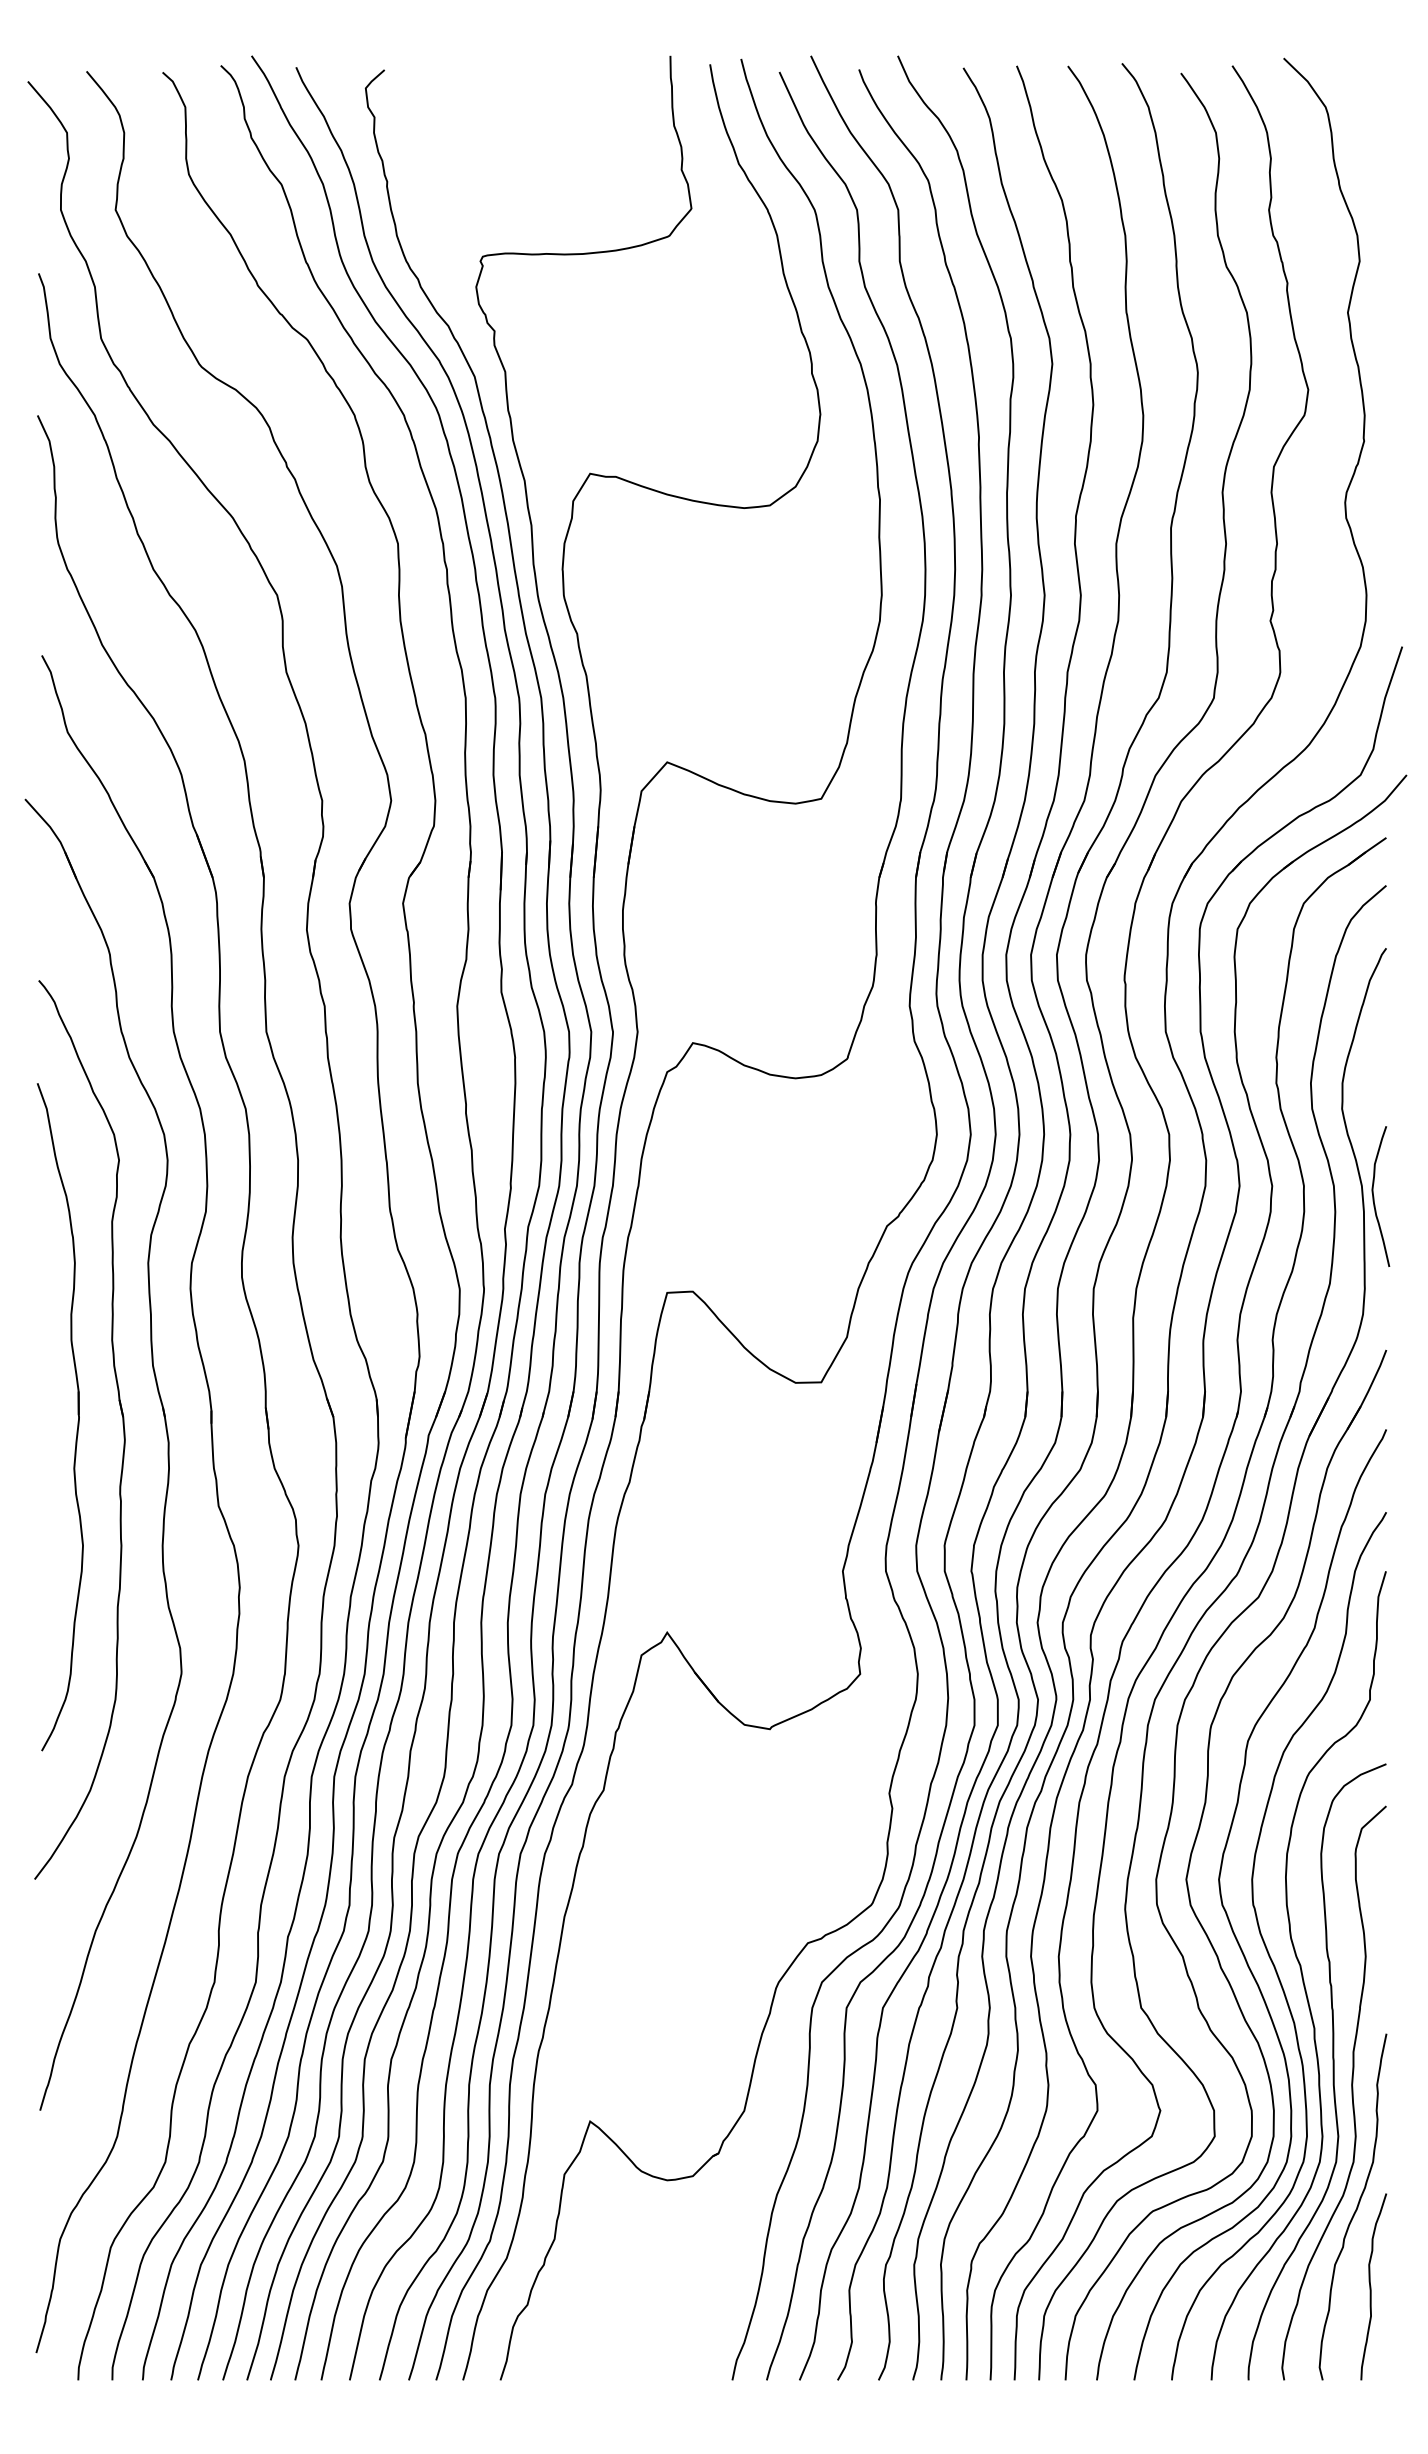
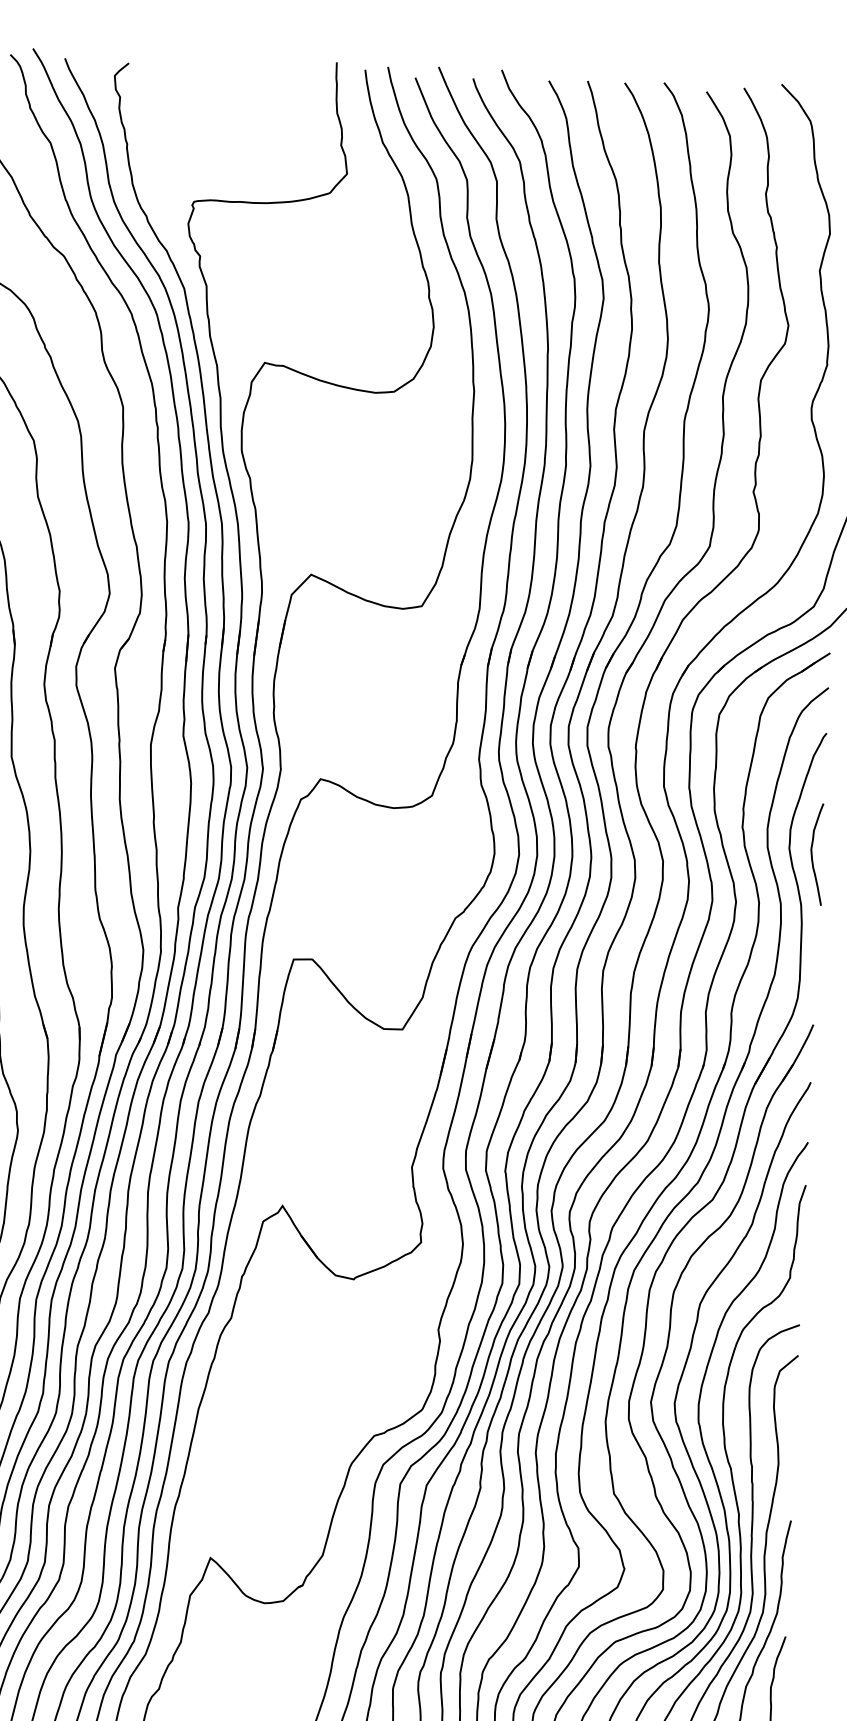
curve: (1374, 1196) -> (812, 854), moved

